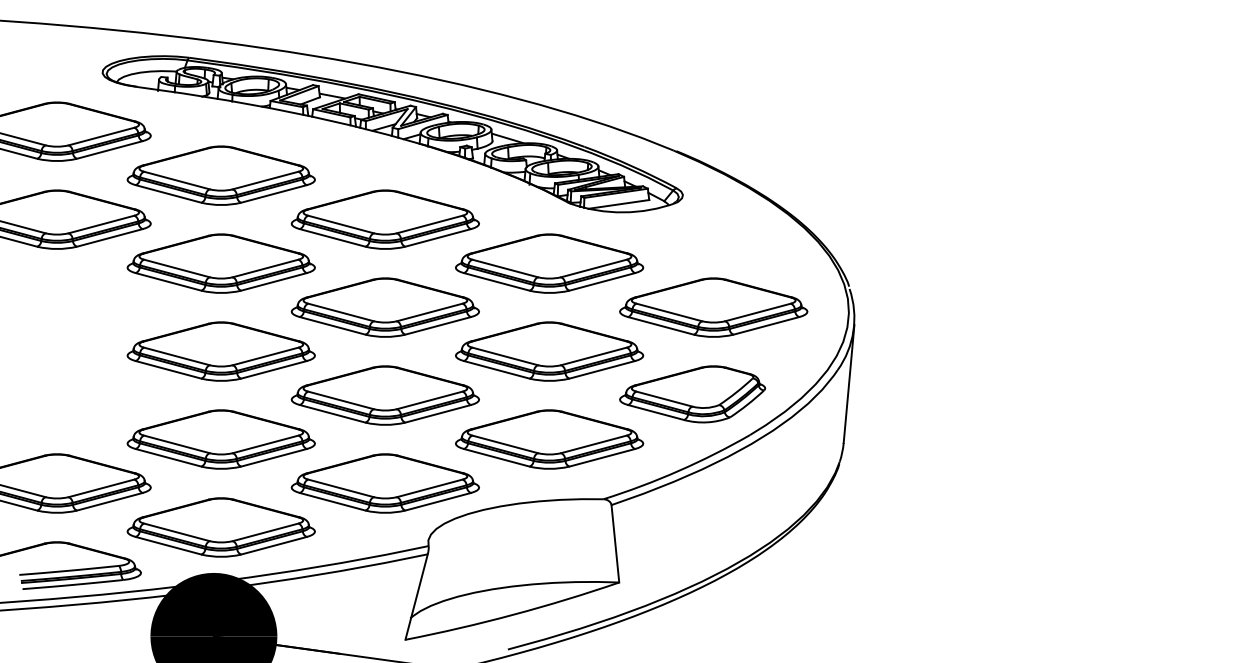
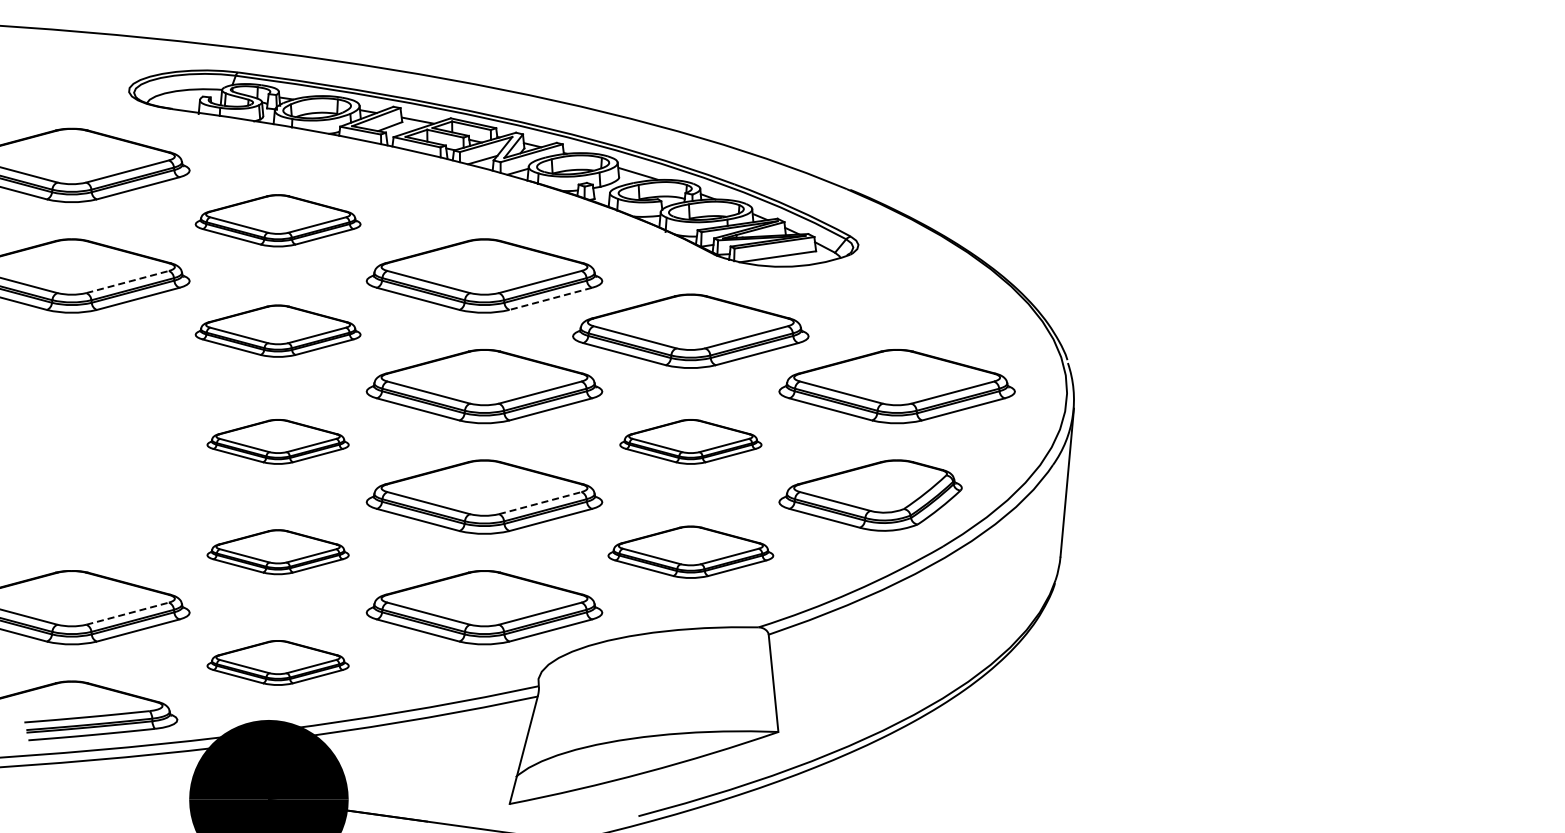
part: (220, 175) -> (277, 220), size x0.7
line: (101, 224) -> (127, 282), solid -> dashed
line: (437, 237) -> (550, 298), solid -> dashed
part: (220, 263) -> (277, 330), size x0.7
part: (220, 351) -> (277, 441), size x0.6
part: (549, 351) -> (690, 441), size x0.6
line: (429, 400) -> (540, 503), solid -> dashed
part: (220, 438) -> (277, 551), size x0.6
part: (549, 438) -> (690, 551), size x0.7
line: (101, 488) -> (127, 613), solid -> dashed
part: (220, 527) -> (277, 662), size x0.6

